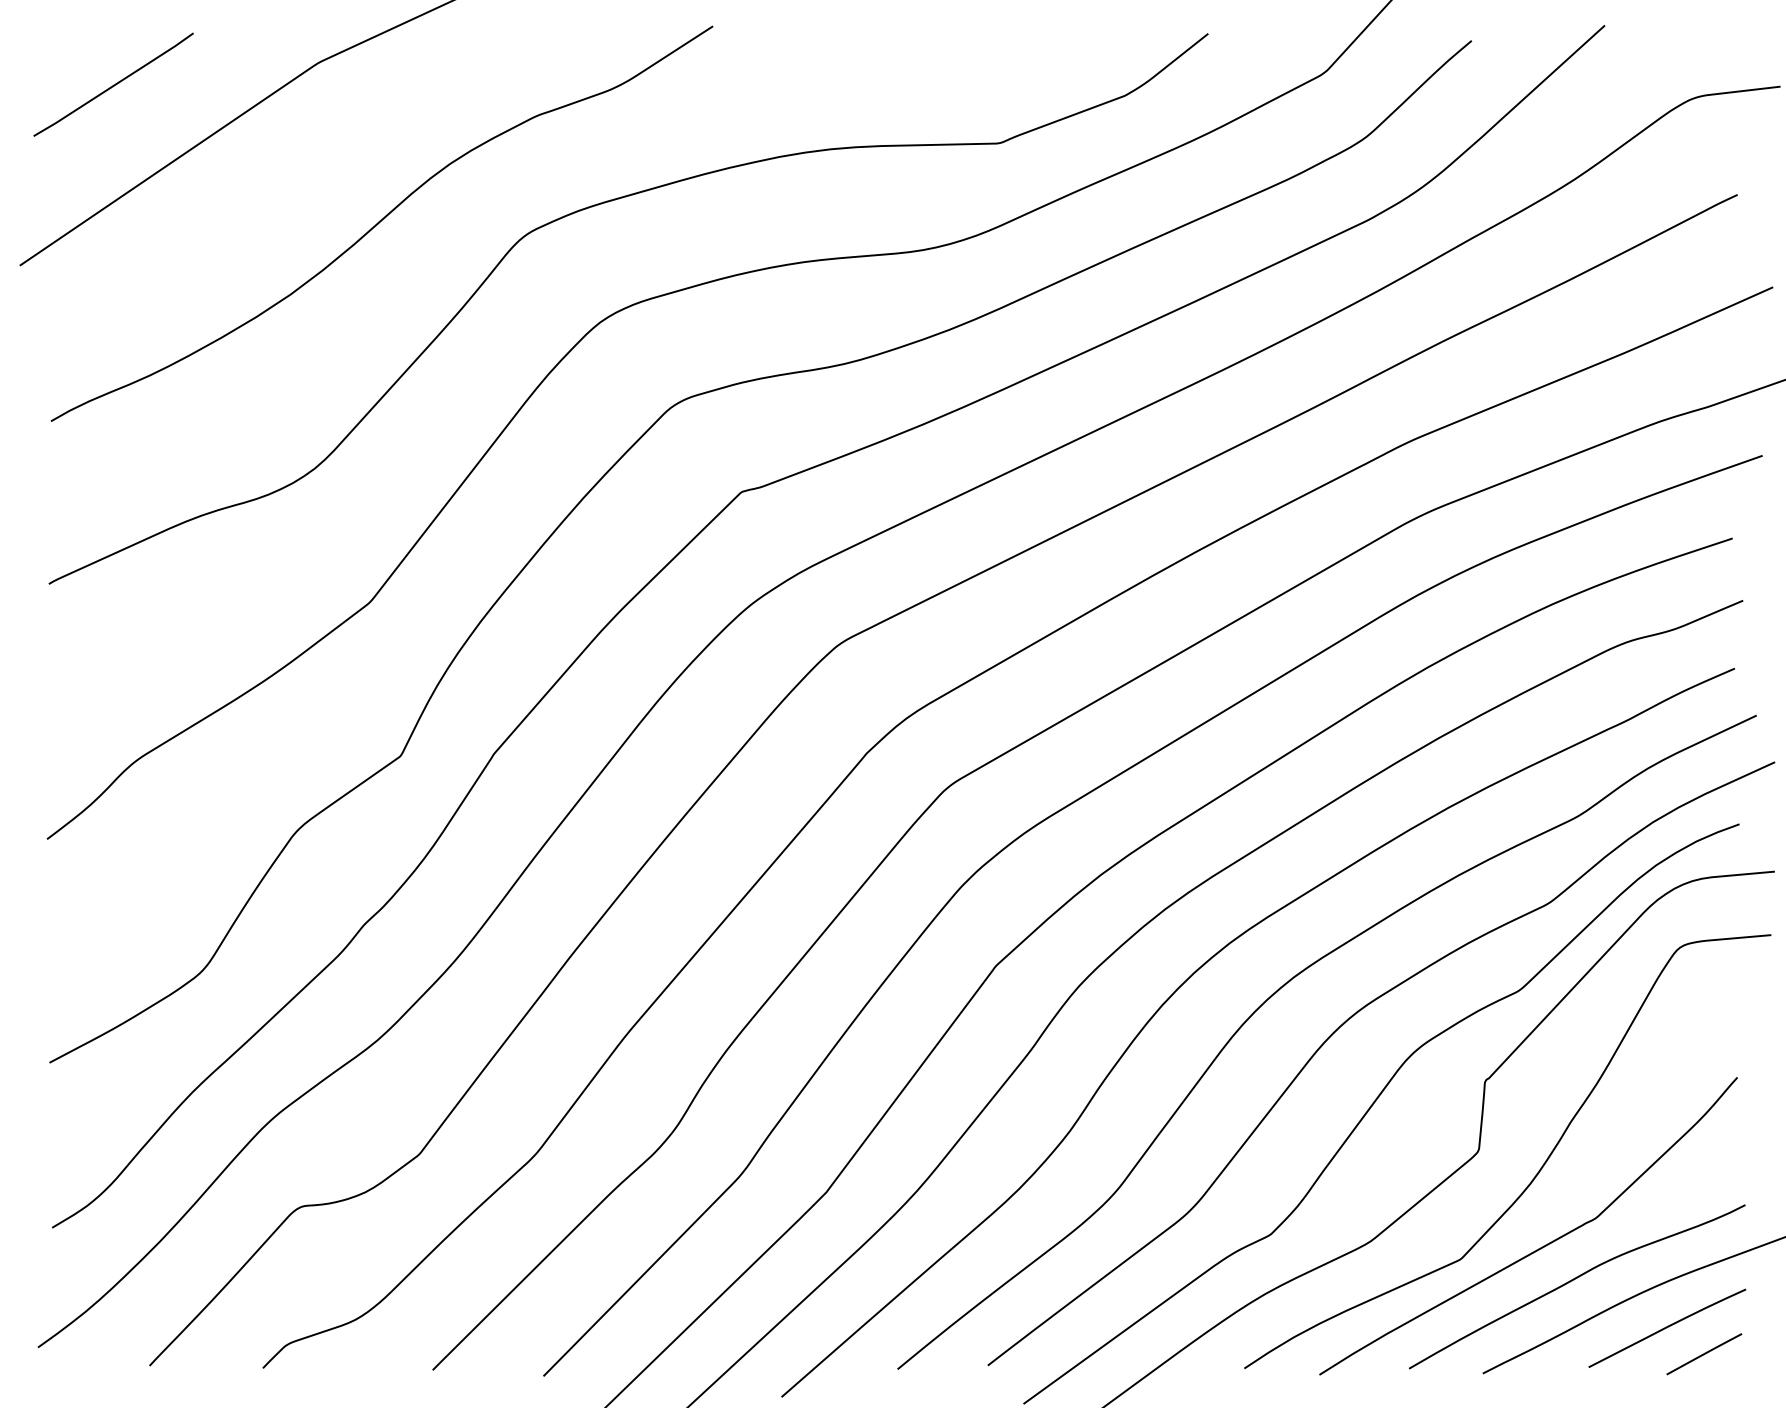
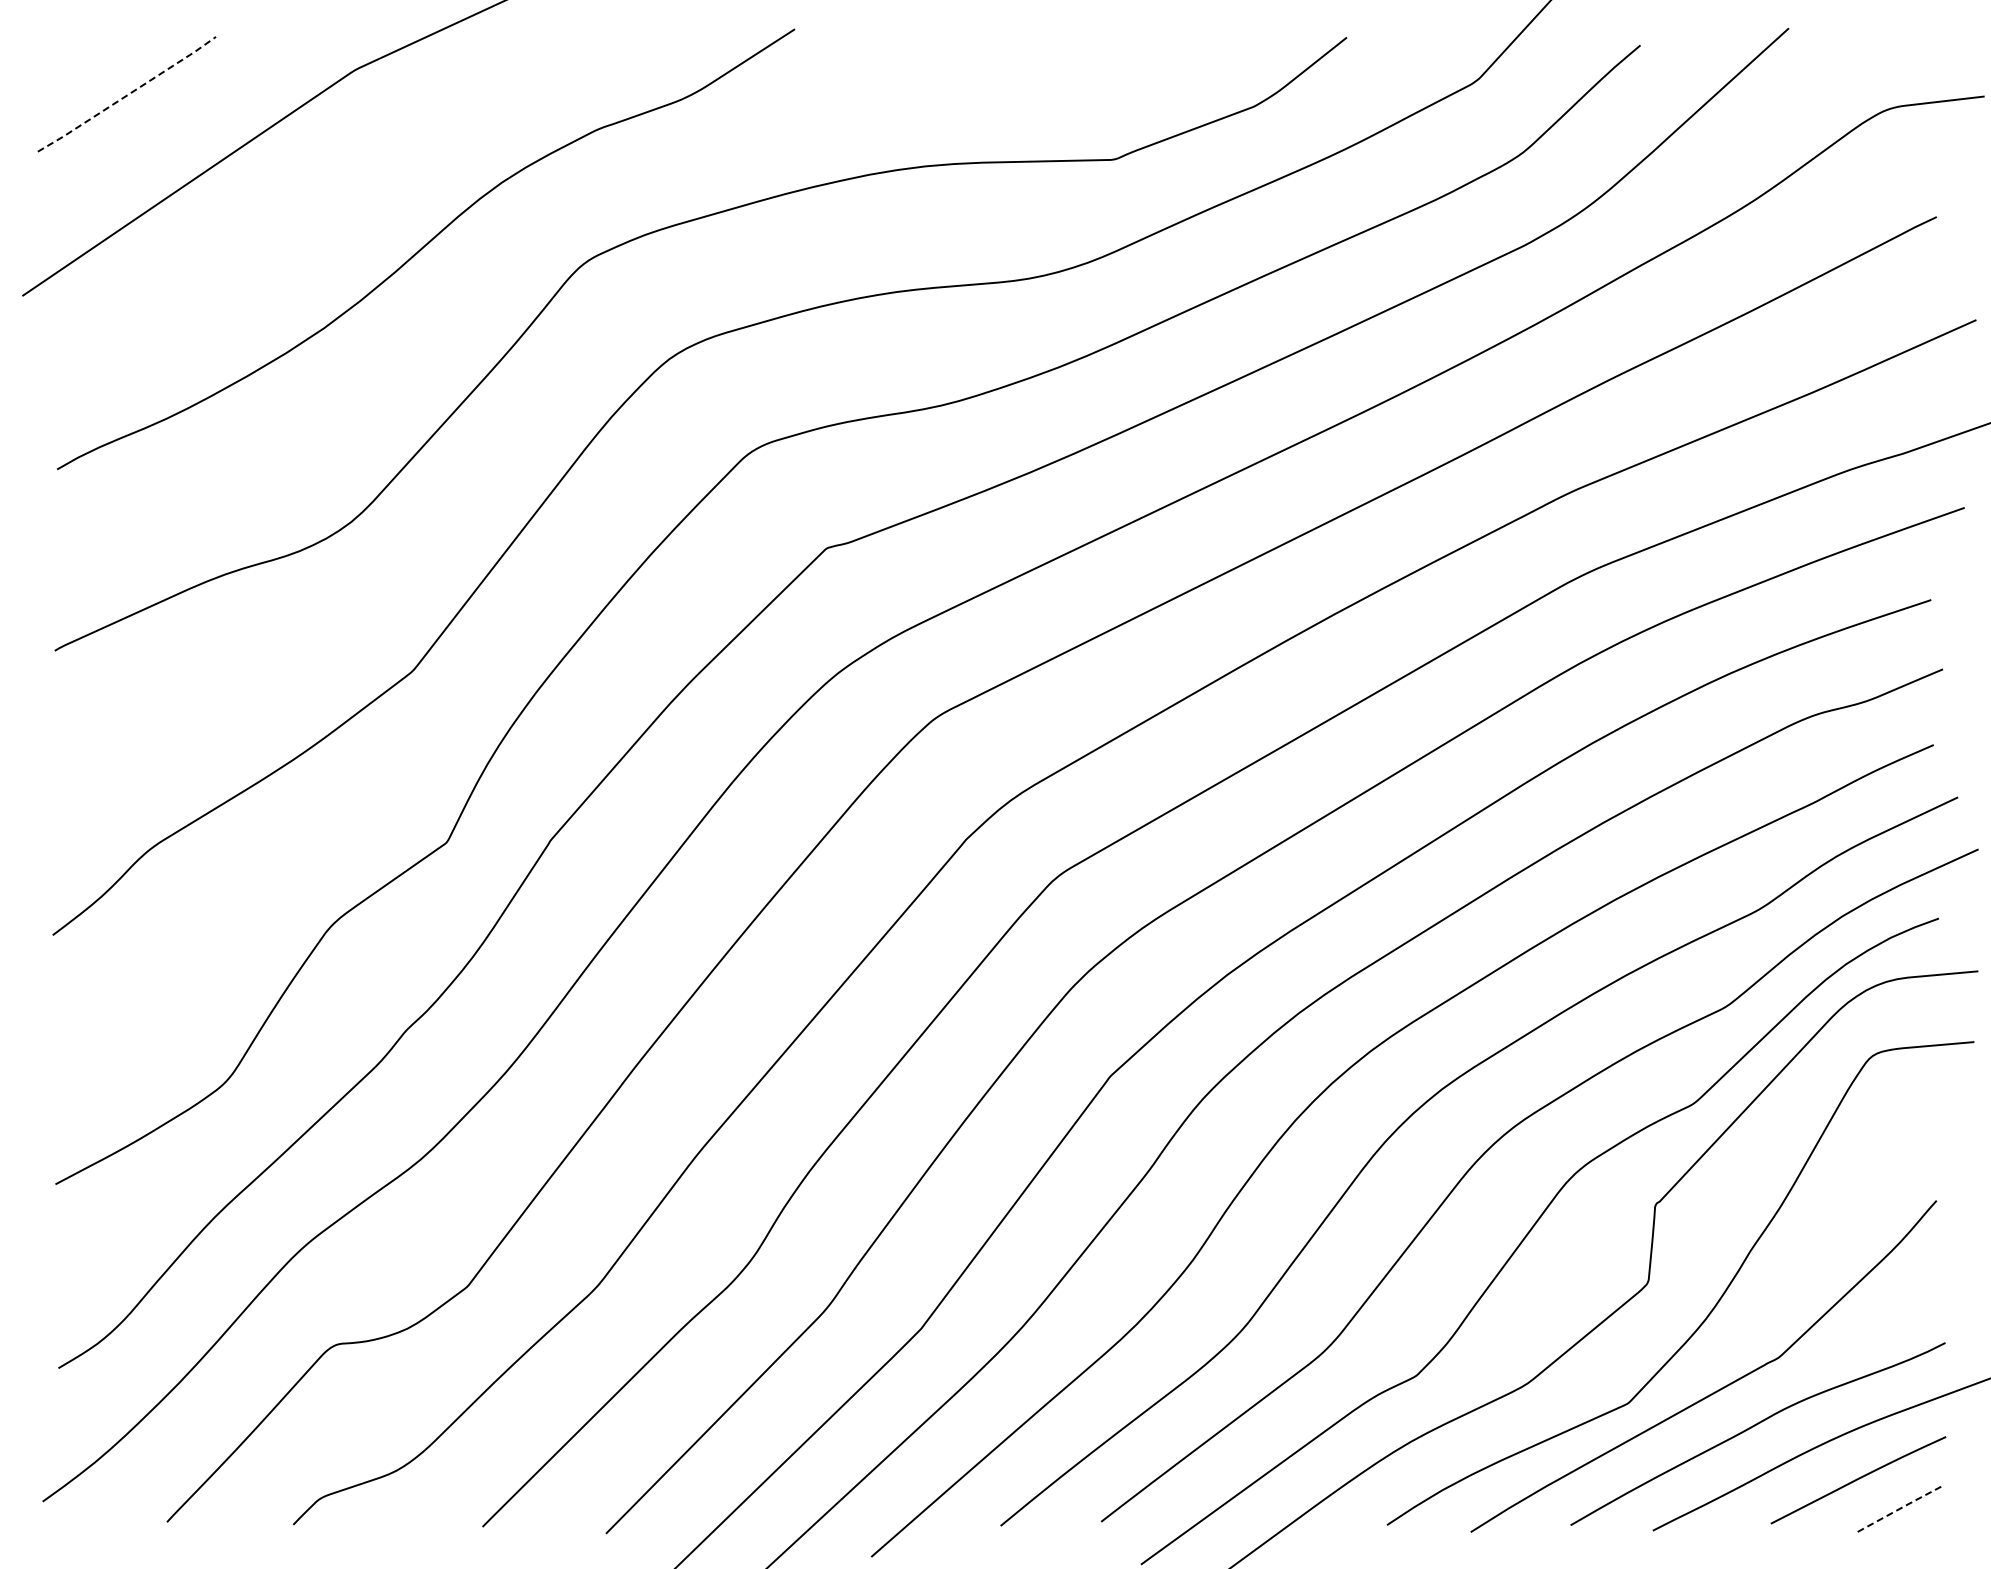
line: (115, 84) -> (128, 94), solid -> dashed
line: (1704, 1354) -> (1899, 1509), solid -> dashed

